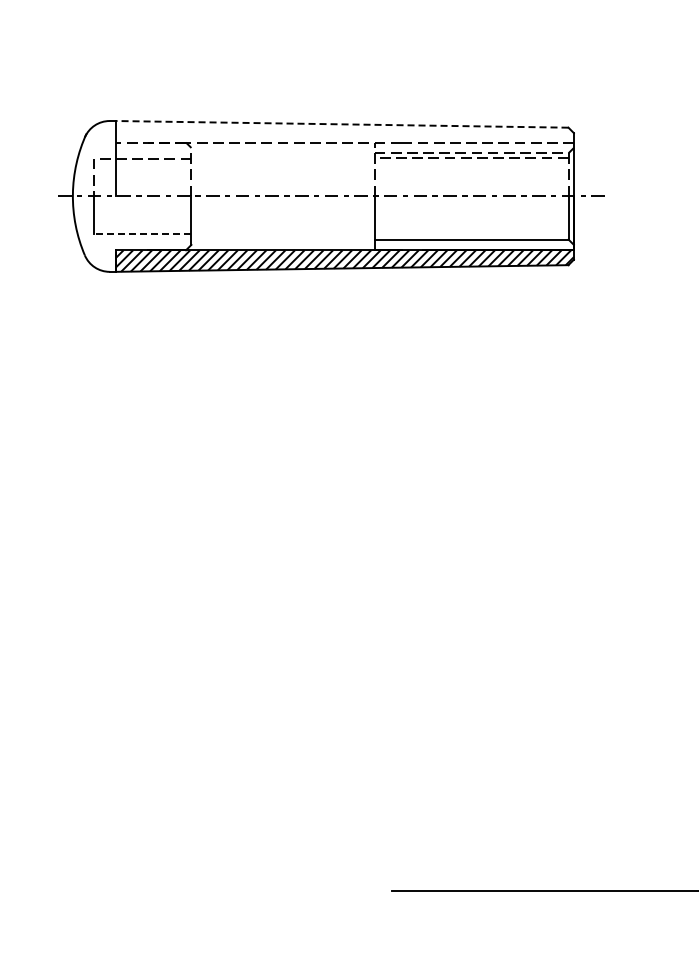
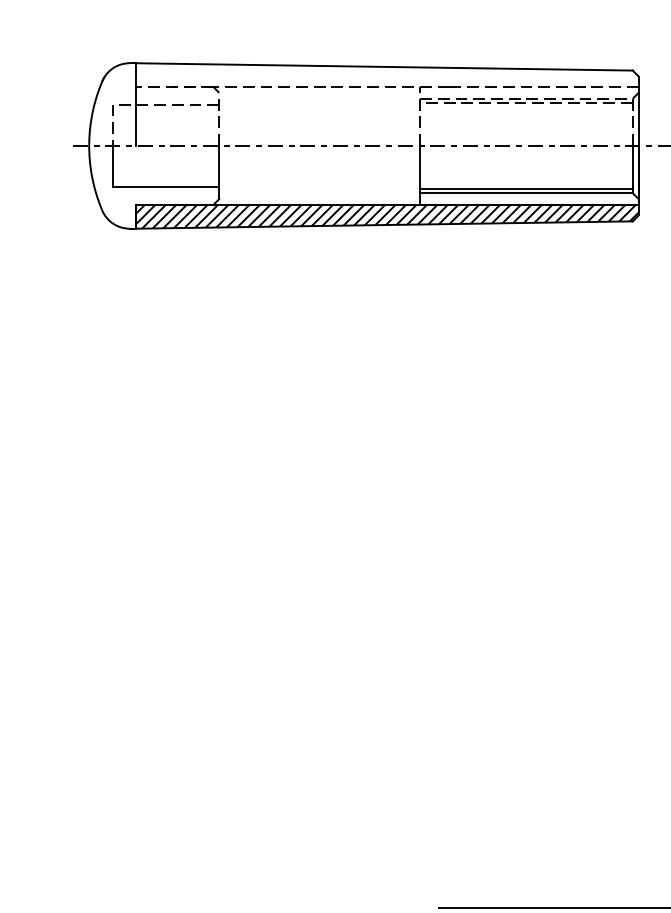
line: (341, 124) -> (383, 67), dashed -> solid
line: (142, 234) -> (165, 187), dashed -> solid
line: (471, 235) -> (526, 188), added

